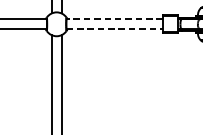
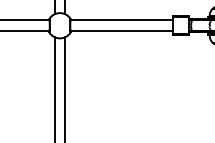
line: (114, 19) -> (121, 20), dashed -> solid
line: (115, 29) -> (122, 31), dashed -> solid

